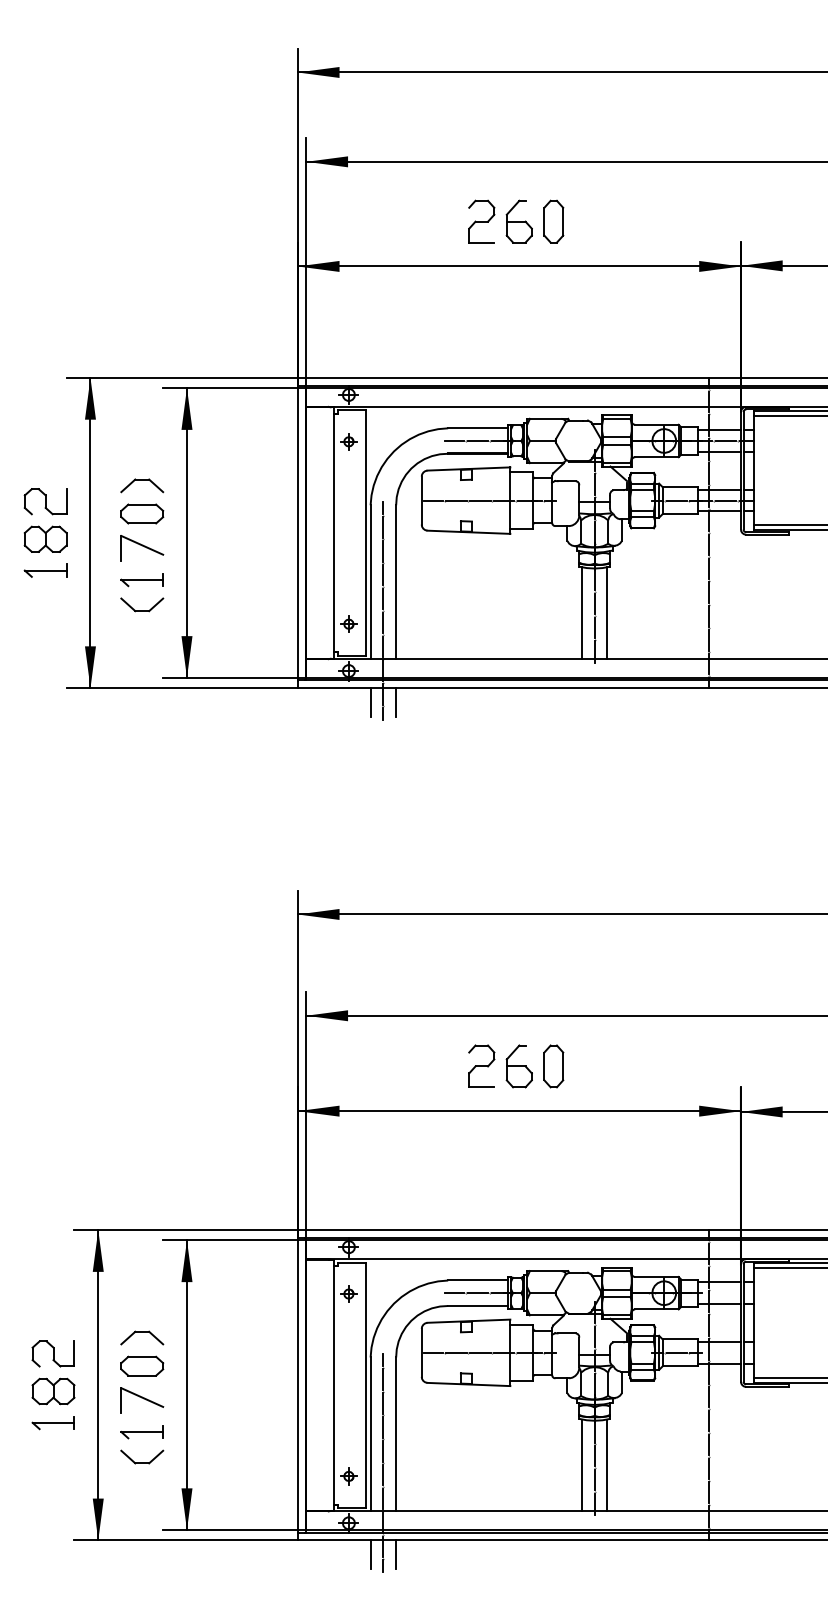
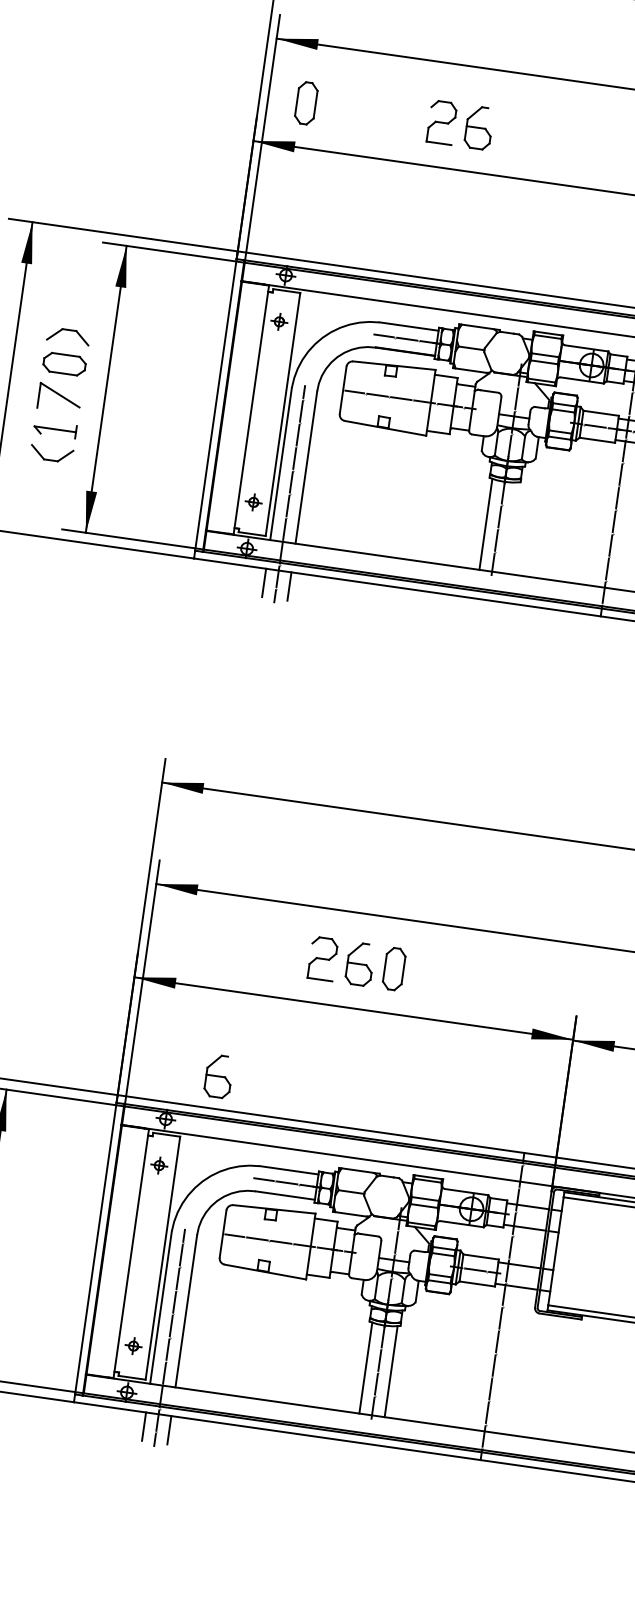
part: (553, 221) -> (306, 103), moved
line: (607, 613) -> (511, 528), removed
part: (394, 1197) -> (218, 1076), added

